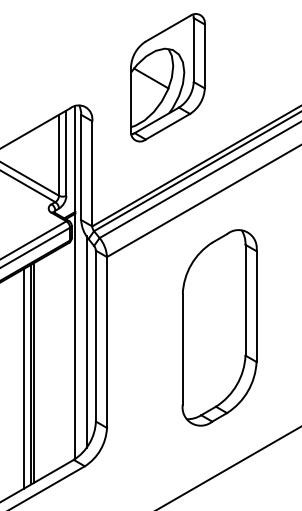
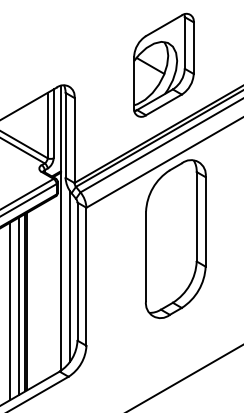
part: (167, 77) -> (163, 65), moved
part: (219, 327) -> (175, 238), moved
line: (12, 385) -> (10, 311), added

